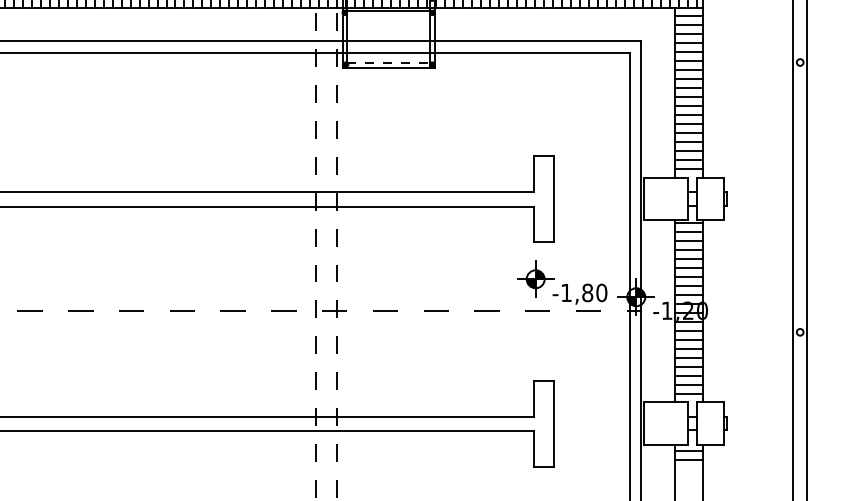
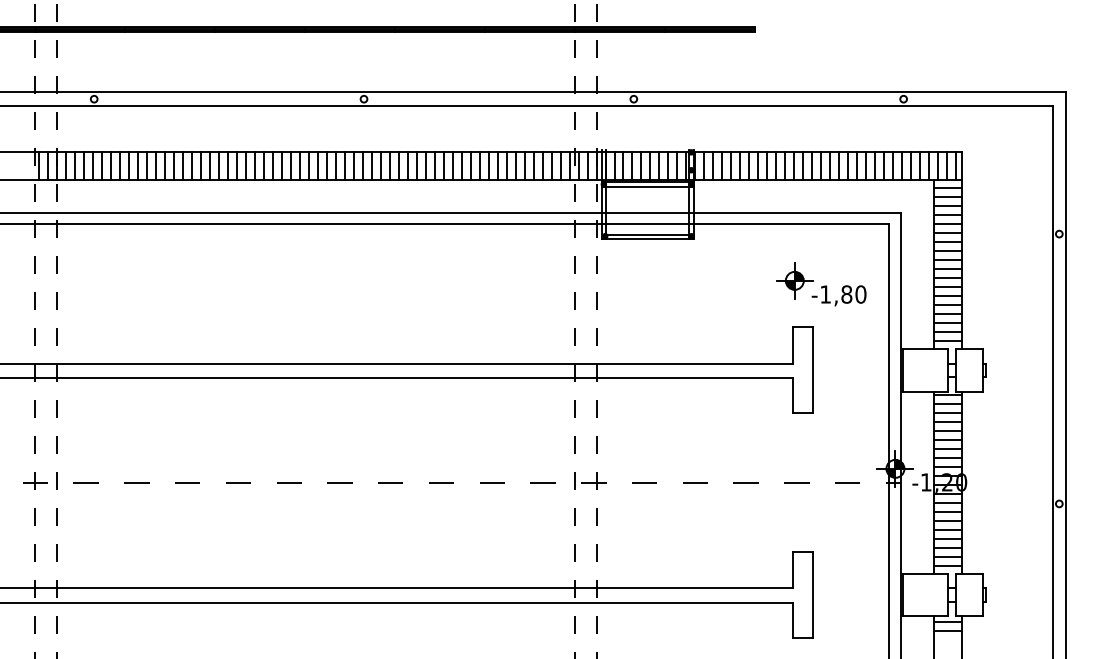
line: (388, 14) -> (647, 186), added
line: (391, 62) -> (650, 234), dashed -> solid
part: (562, 282) -> (821, 284), moved

